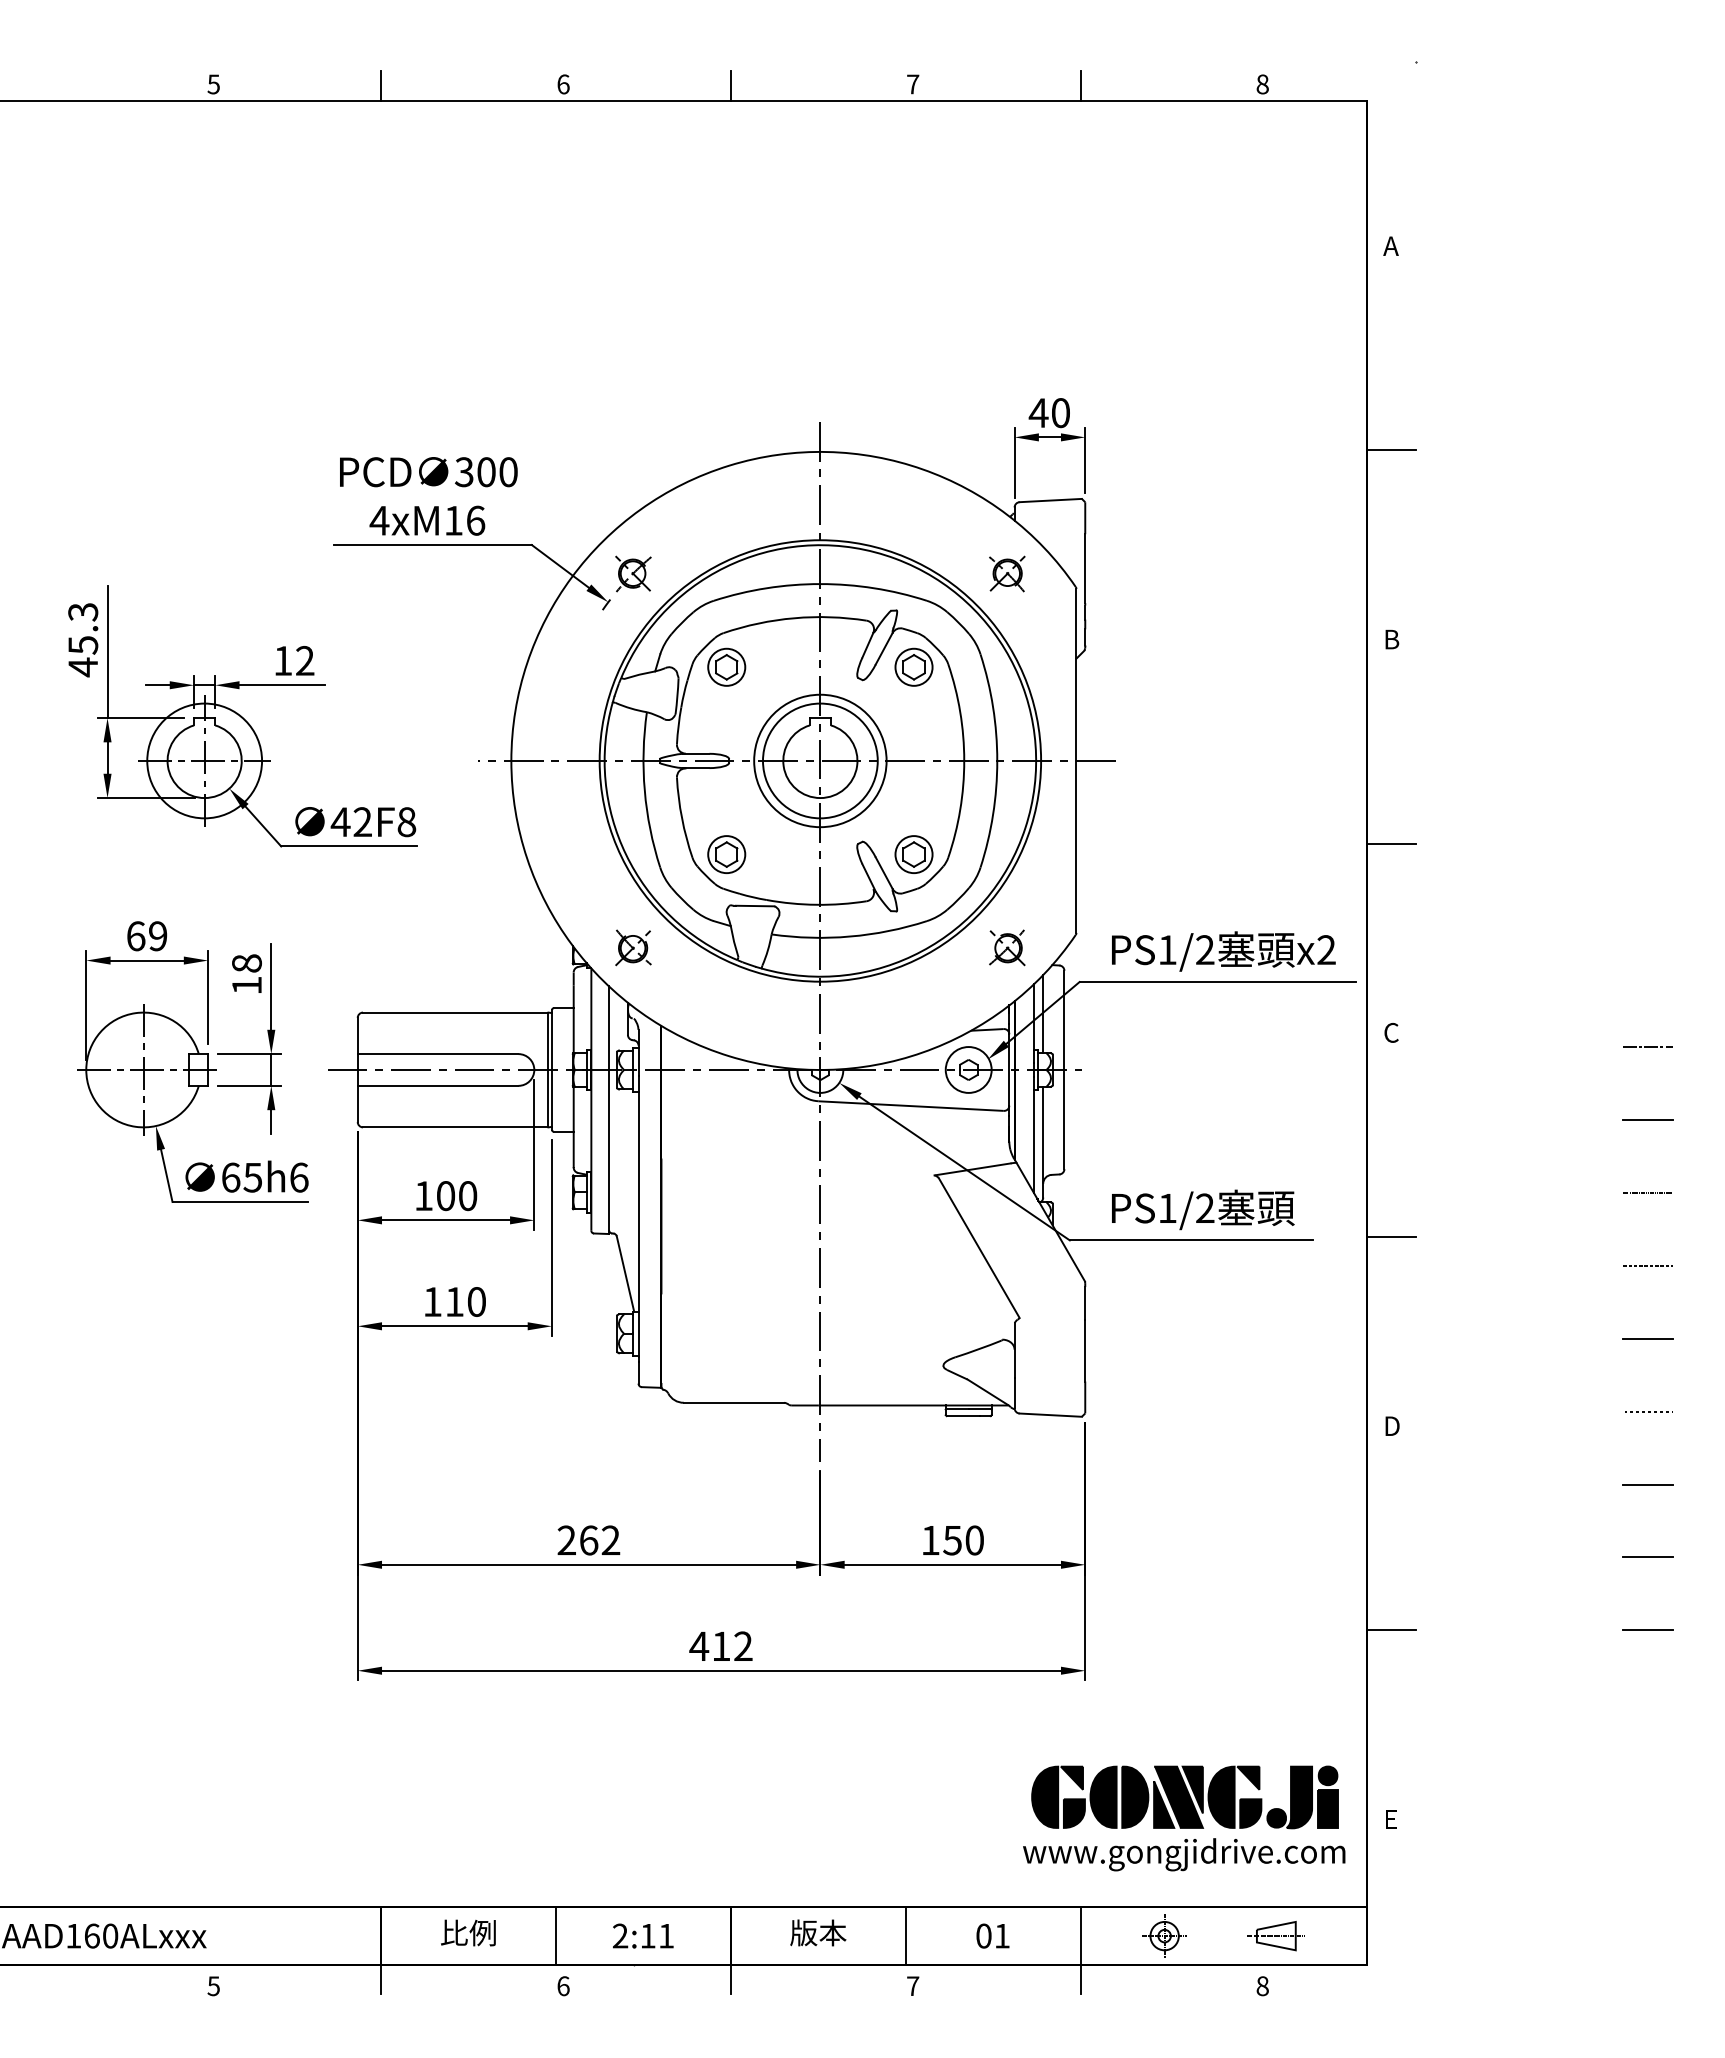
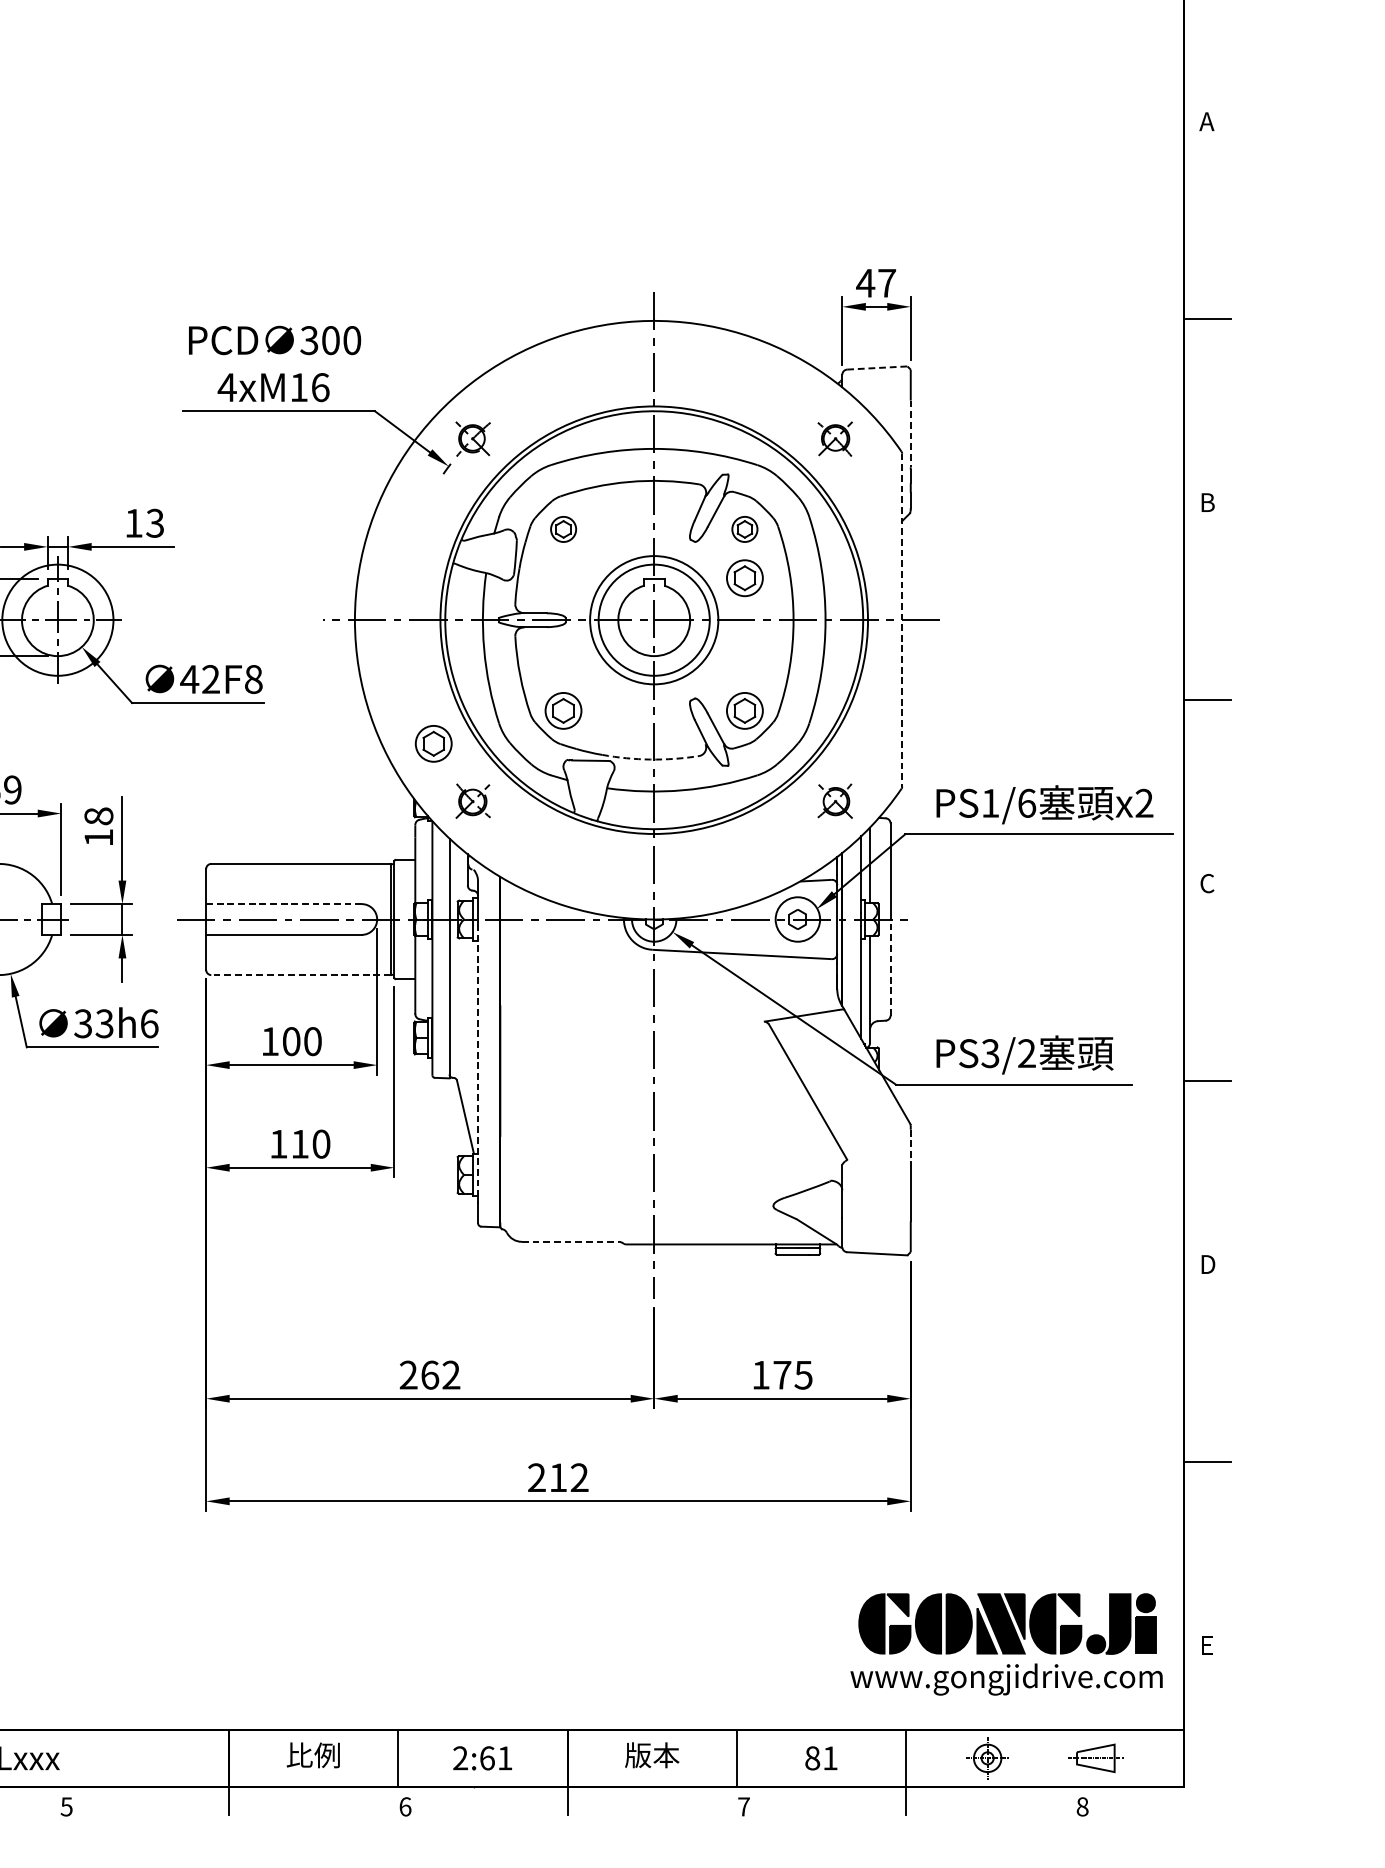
text: (1060, 413) -> (886, 283), 40 -> 47
line: (1051, 500) -> (878, 367), solid -> dashed
line: (1085, 569) -> (910, 434), solid -> dashed
text: (304, 660) -> (154, 522), 12 -> 13
part: (726, 666) -> (563, 528), size x0.7
part: (913, 666) -> (744, 528), size x0.7
part: (913, 717) -> (744, 578), added
line: (1076, 760) -> (902, 619), solid -> dashed
part: (592, 888) -> (433, 743), added
arc: (816, 904) -> (650, 759), solid -> dashed
text: (1205, 950) -> (1027, 803), PS1/2 -> PS1/6
line: (438, 1054) -> (284, 904), solid -> dashed
line: (1064, 1119) -> (890, 967), solid -> dashed
line: (455, 1127) -> (300, 975), solid -> dashed
text: (241, 1177) -> (93, 1023), 65h6 -> 33h6
text: (1167, 1208) -> (990, 1053), PS1/2 -> PS3/2
line: (638, 1215) -> (478, 1060), solid -> dashed
line: (1085, 1303) -> (910, 1145), solid -> dashed
line: (734, 1402) -> (571, 1241), solid -> dashed
text: (963, 1540) -> (792, 1375), 150 -> 175
text: (699, 1645) -> (537, 1476), 412 -> 212
text: (647, 1935) -> (486, 1757), 2:11 -> 2:61
text: (983, 1936) -> (812, 1758), 01 -> 81

